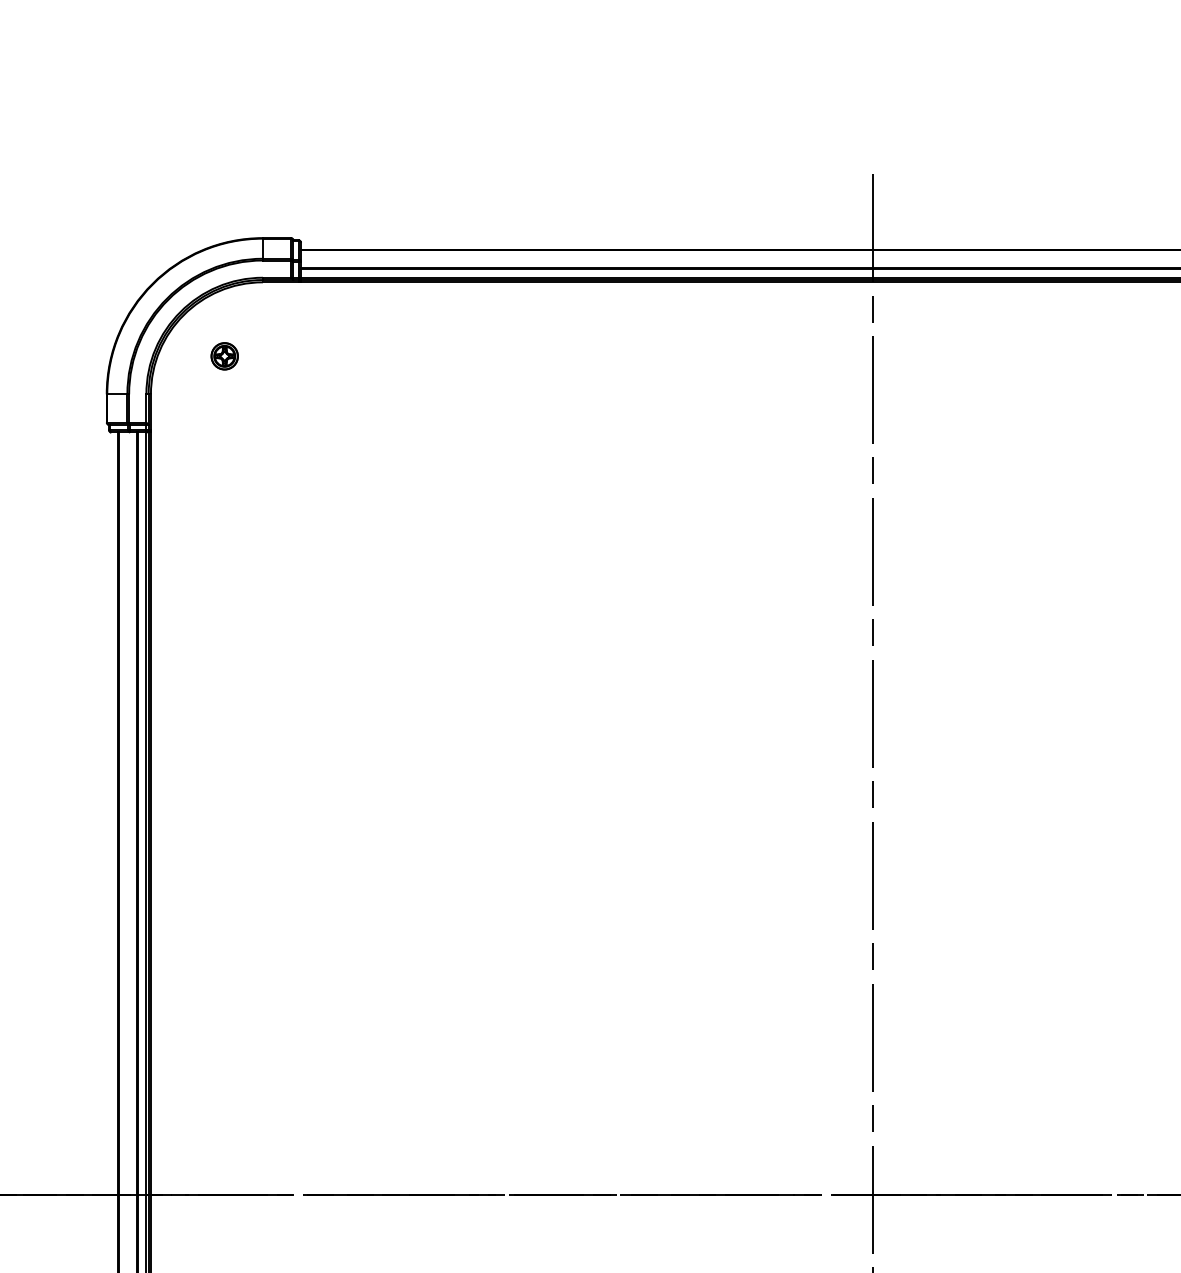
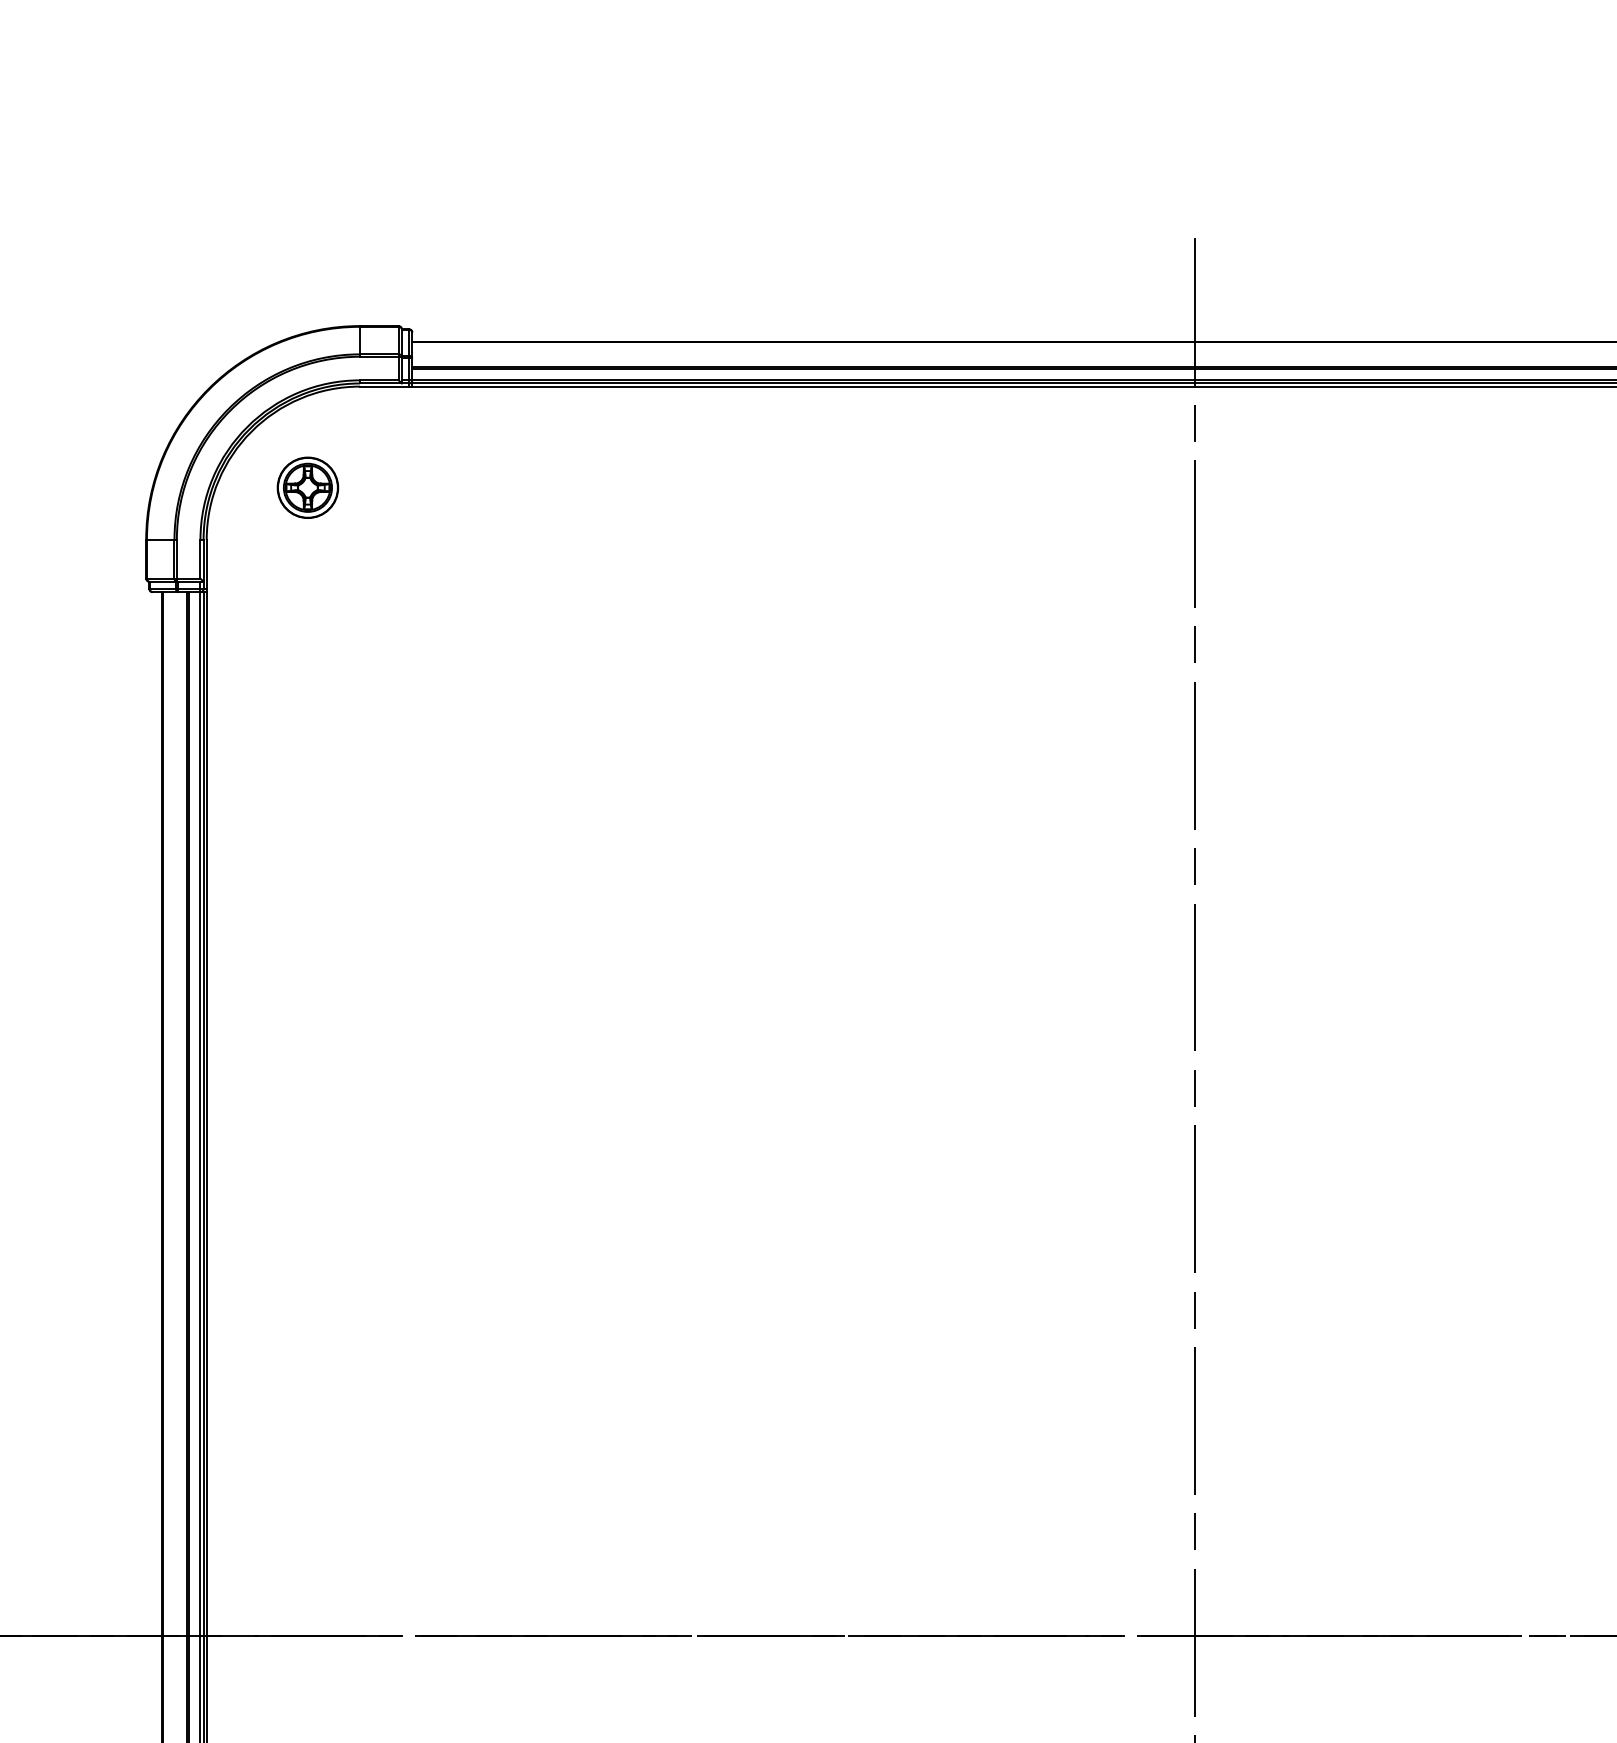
part: (224, 356) -> (307, 488), size x1.67

